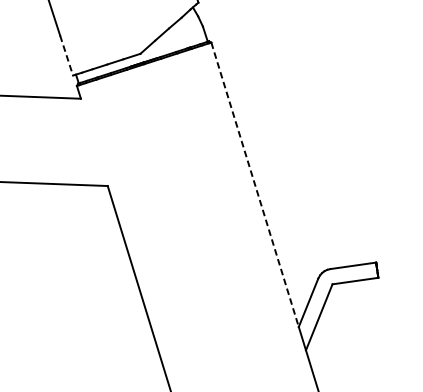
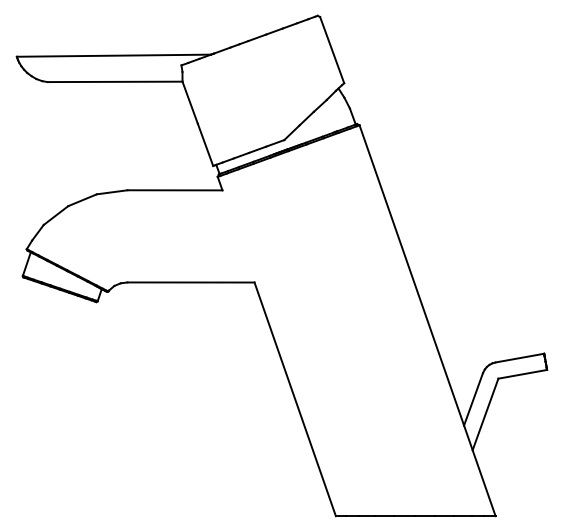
line: (66, 56) -> (205, 145), dashed -> solid
line: (254, 184) -> (411, 275), dashed -> solid

